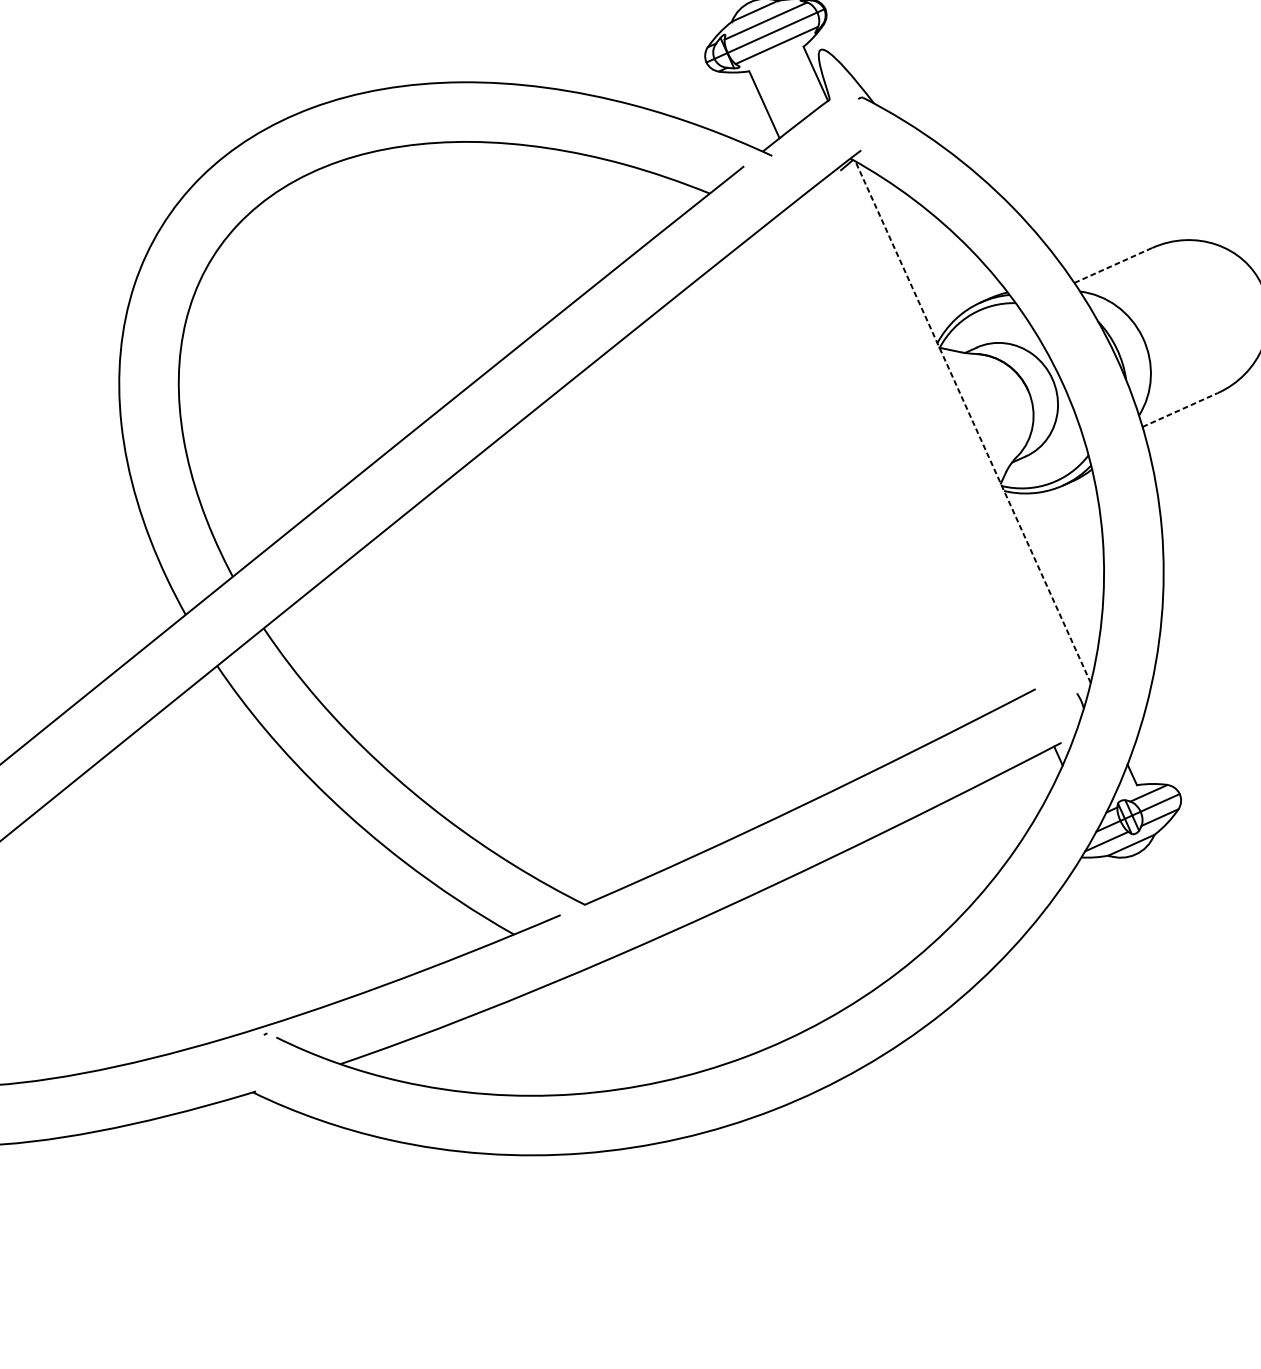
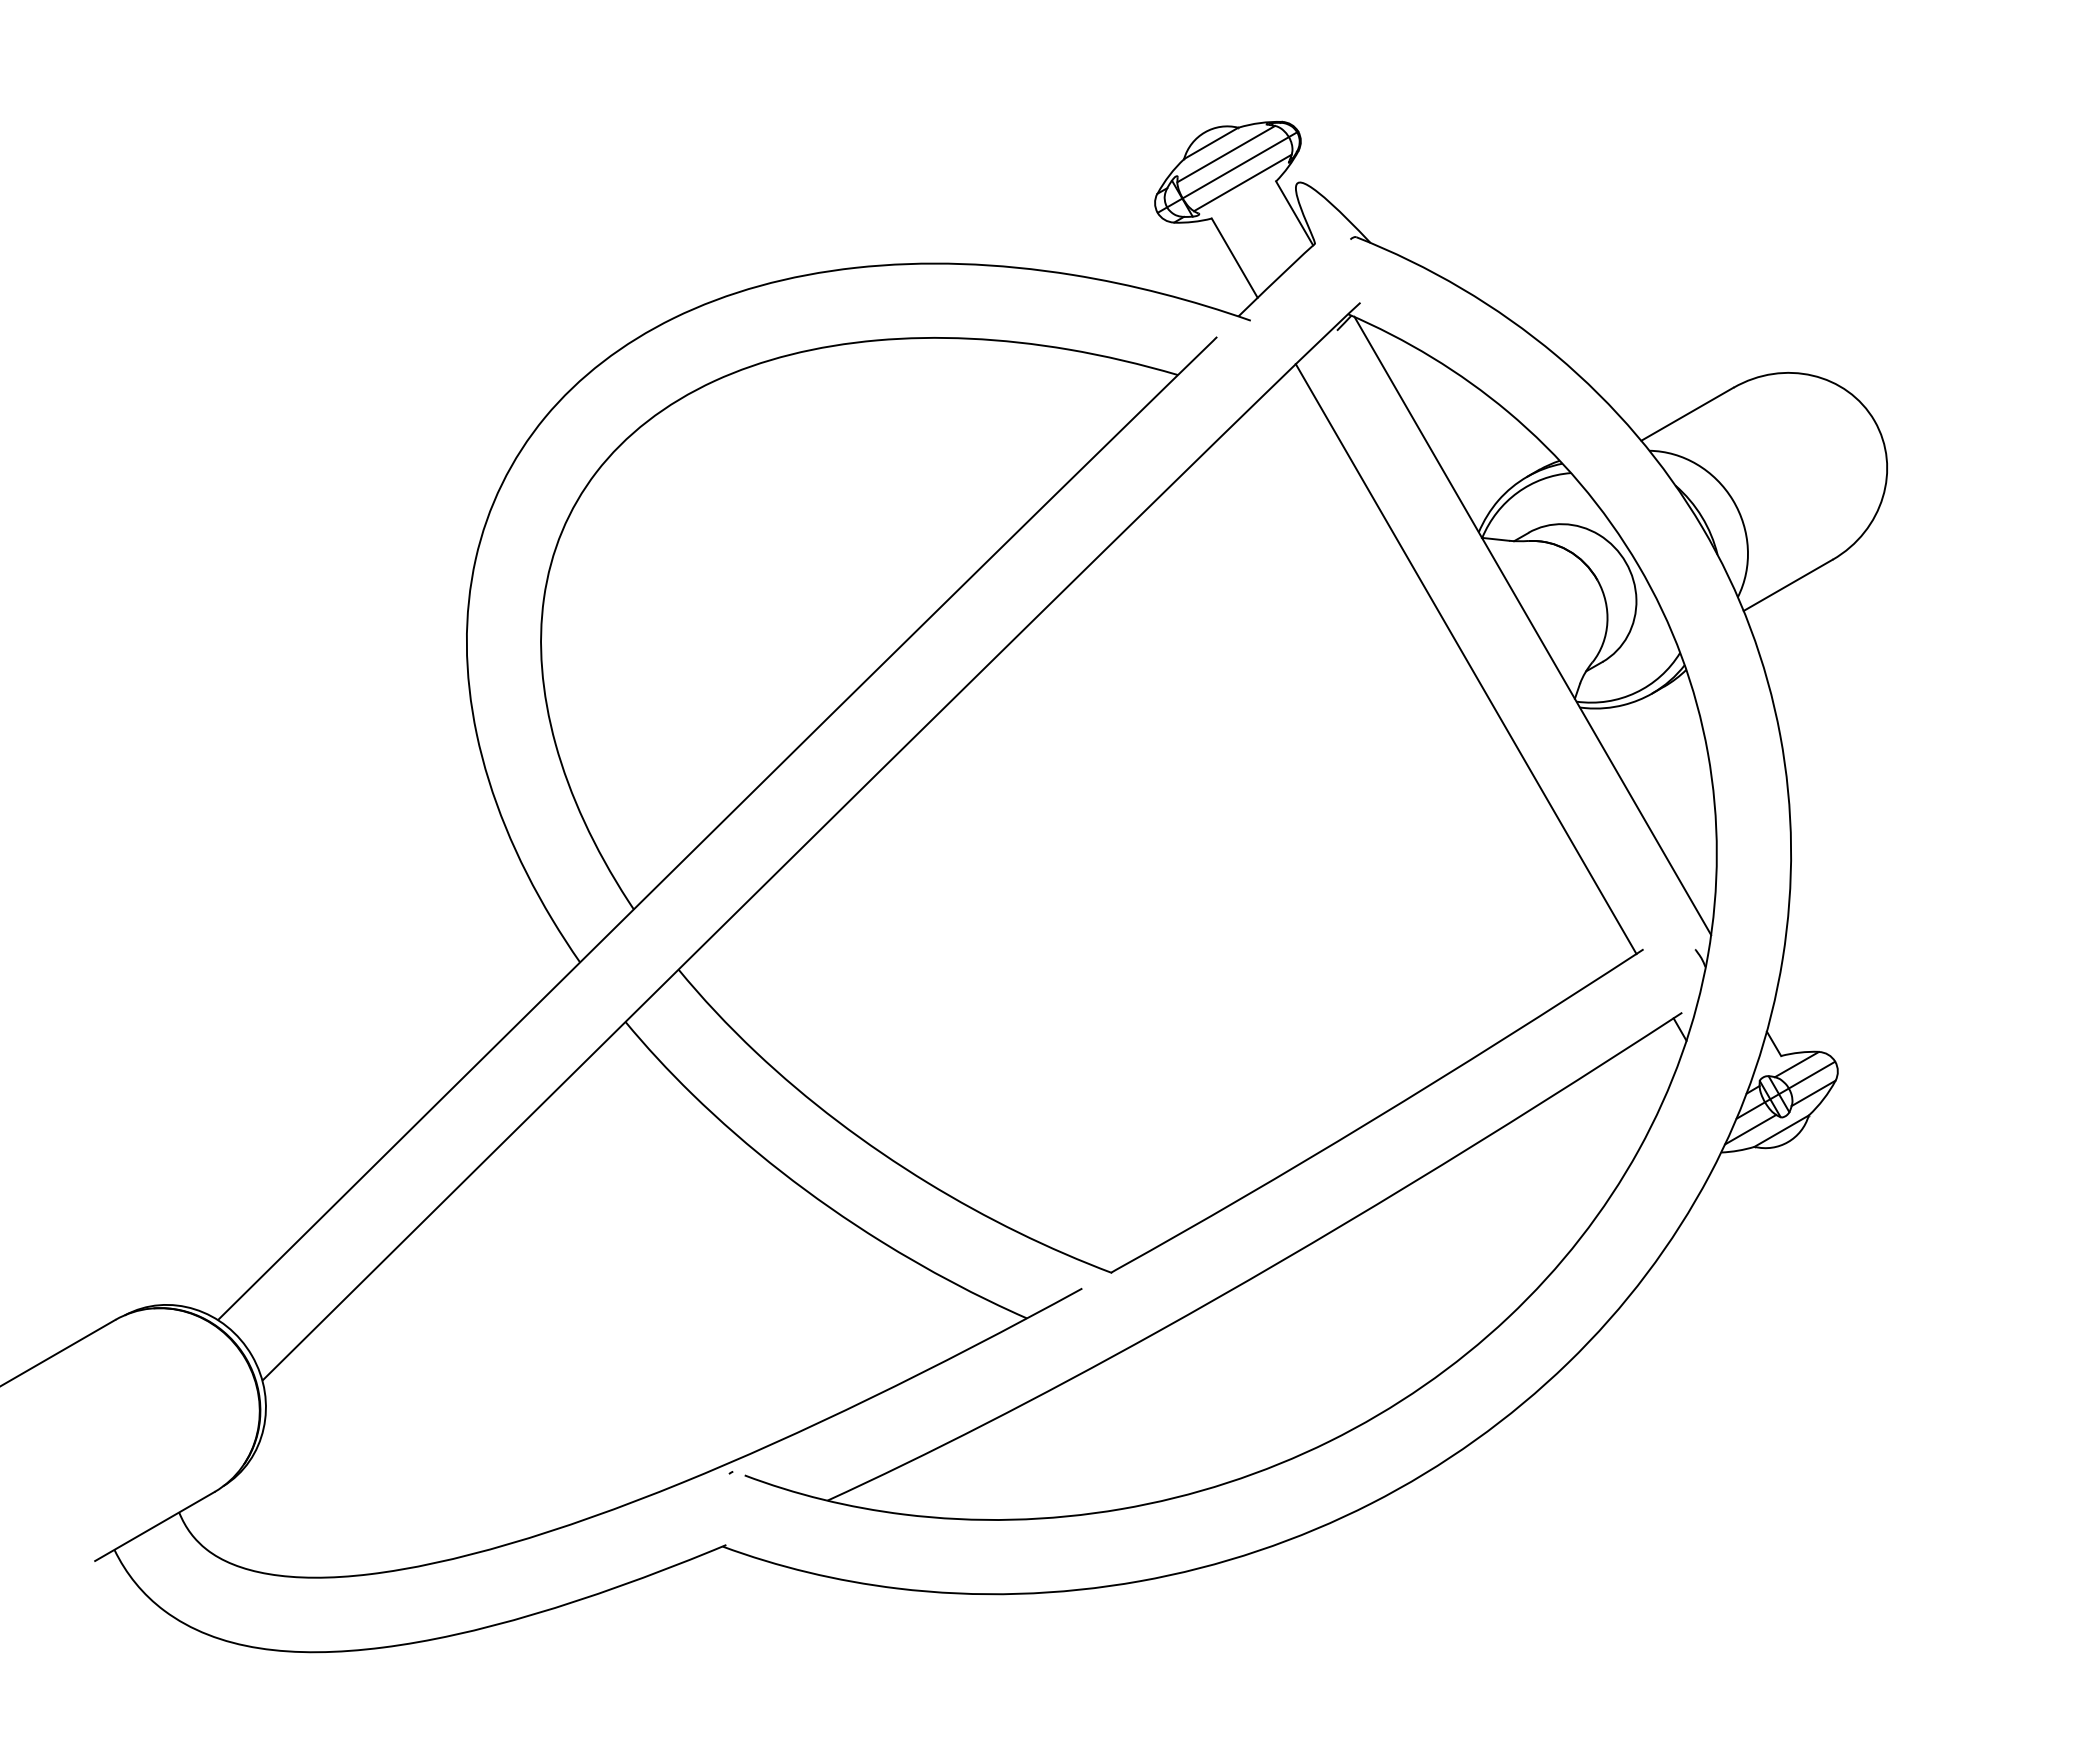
line: (1113, 264) -> (1687, 413), dashed -> solid
line: (1180, 410) -> (1788, 585), dashed -> solid
line: (972, 421) -> (1532, 625), dashed -> solid
line: (916, 443) -> (1465, 659), added

